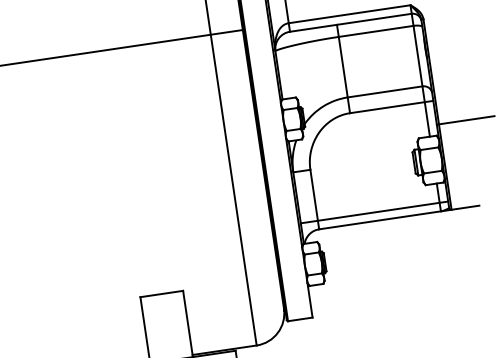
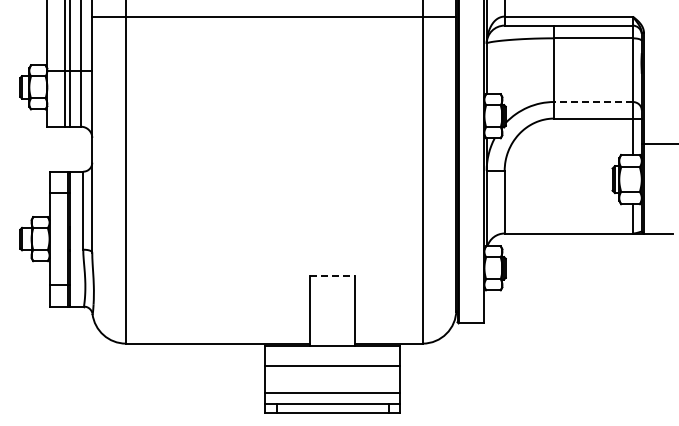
line: (384, 92) -> (592, 102), solid -> dashed
line: (373, 212) -> (563, 224), removed
line: (162, 294) -> (333, 276), solid -> dashed

